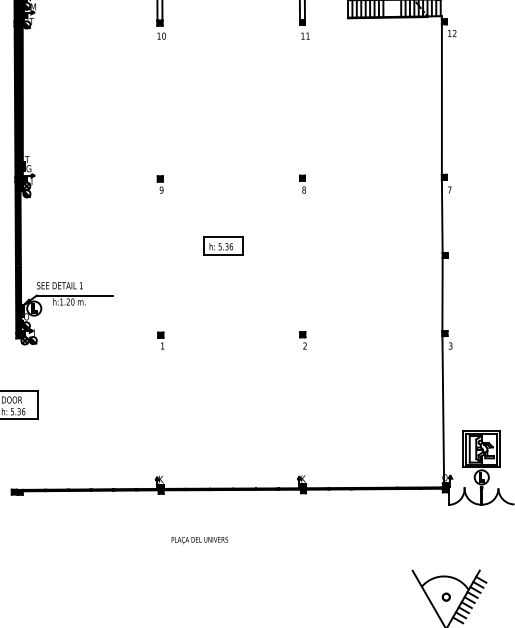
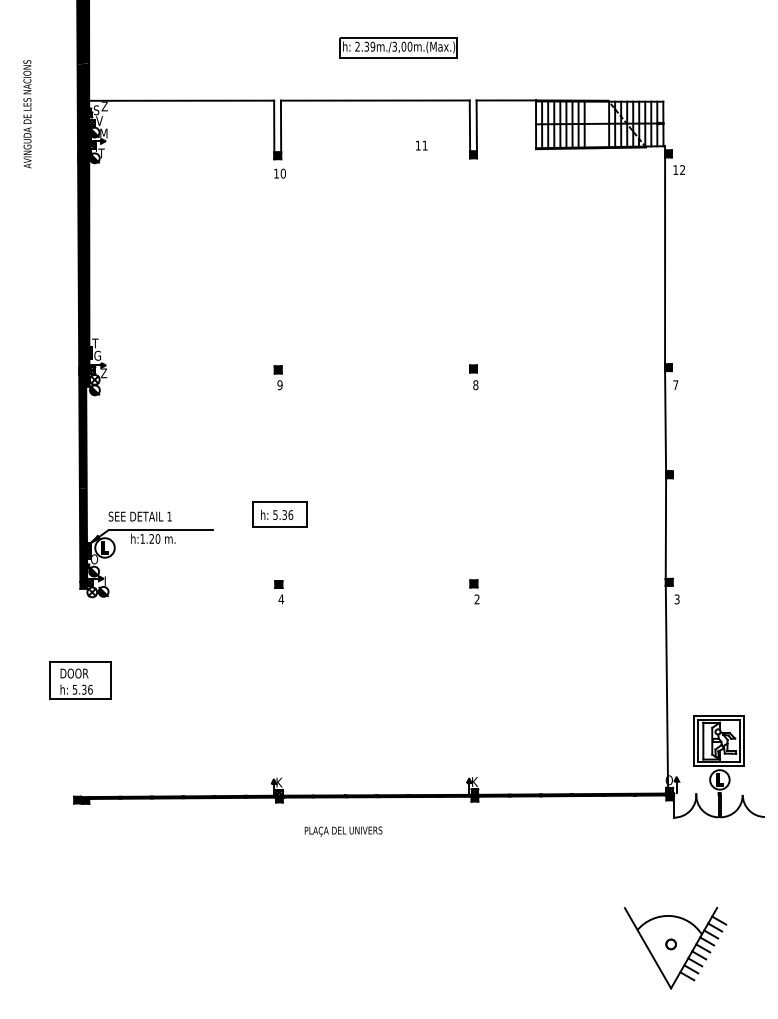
text: (305, 36) -> (421, 145), moved
text: (33, 181) -> (103, 373), I -> Z
part: (223, 246) -> (279, 514), moved
text: (162, 346) -> (281, 599), 1 -> 4
text: (199, 540) -> (343, 831), moved

